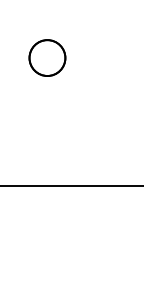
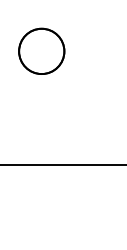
part: (47, 57) -> (41, 50), size x1.43

